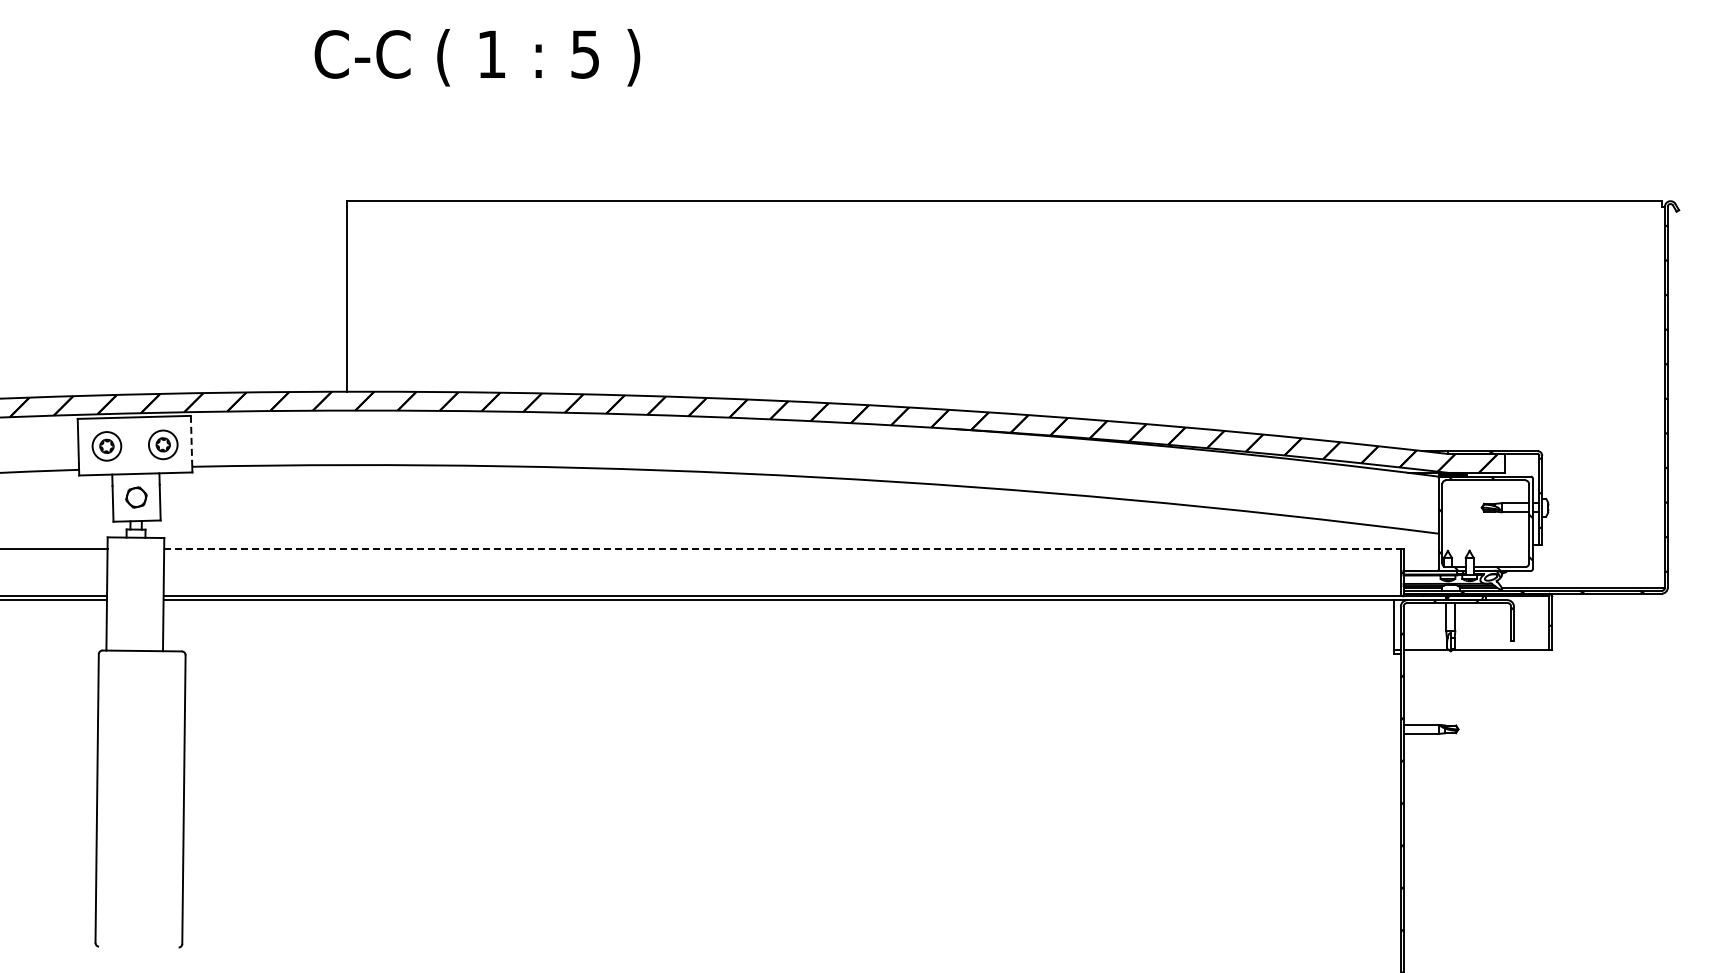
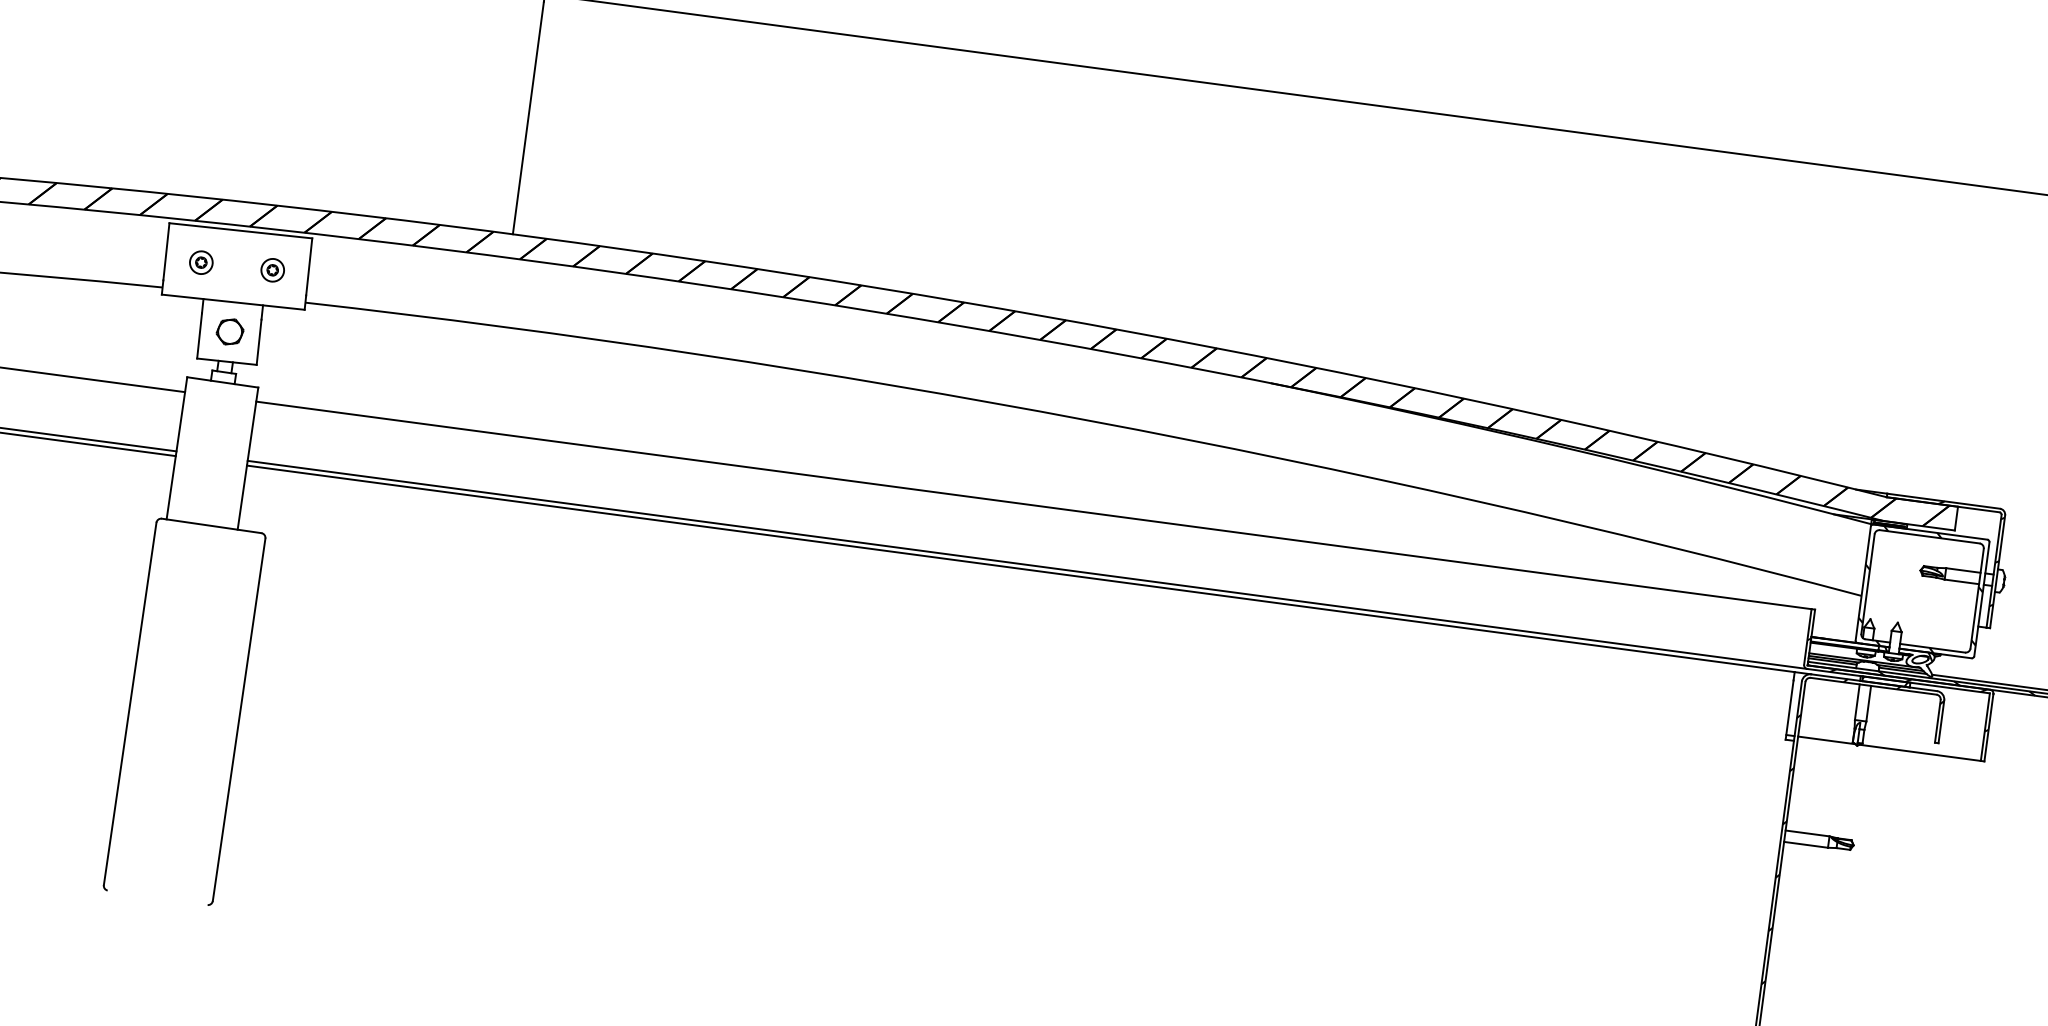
line: (191, 438) -> (309, 266), dashed -> solid
part: (163, 444) -> (273, 269), size x0.62
part: (106, 446) -> (200, 262), size x0.62
line: (782, 549) -> (1033, 505), dashed -> solid

